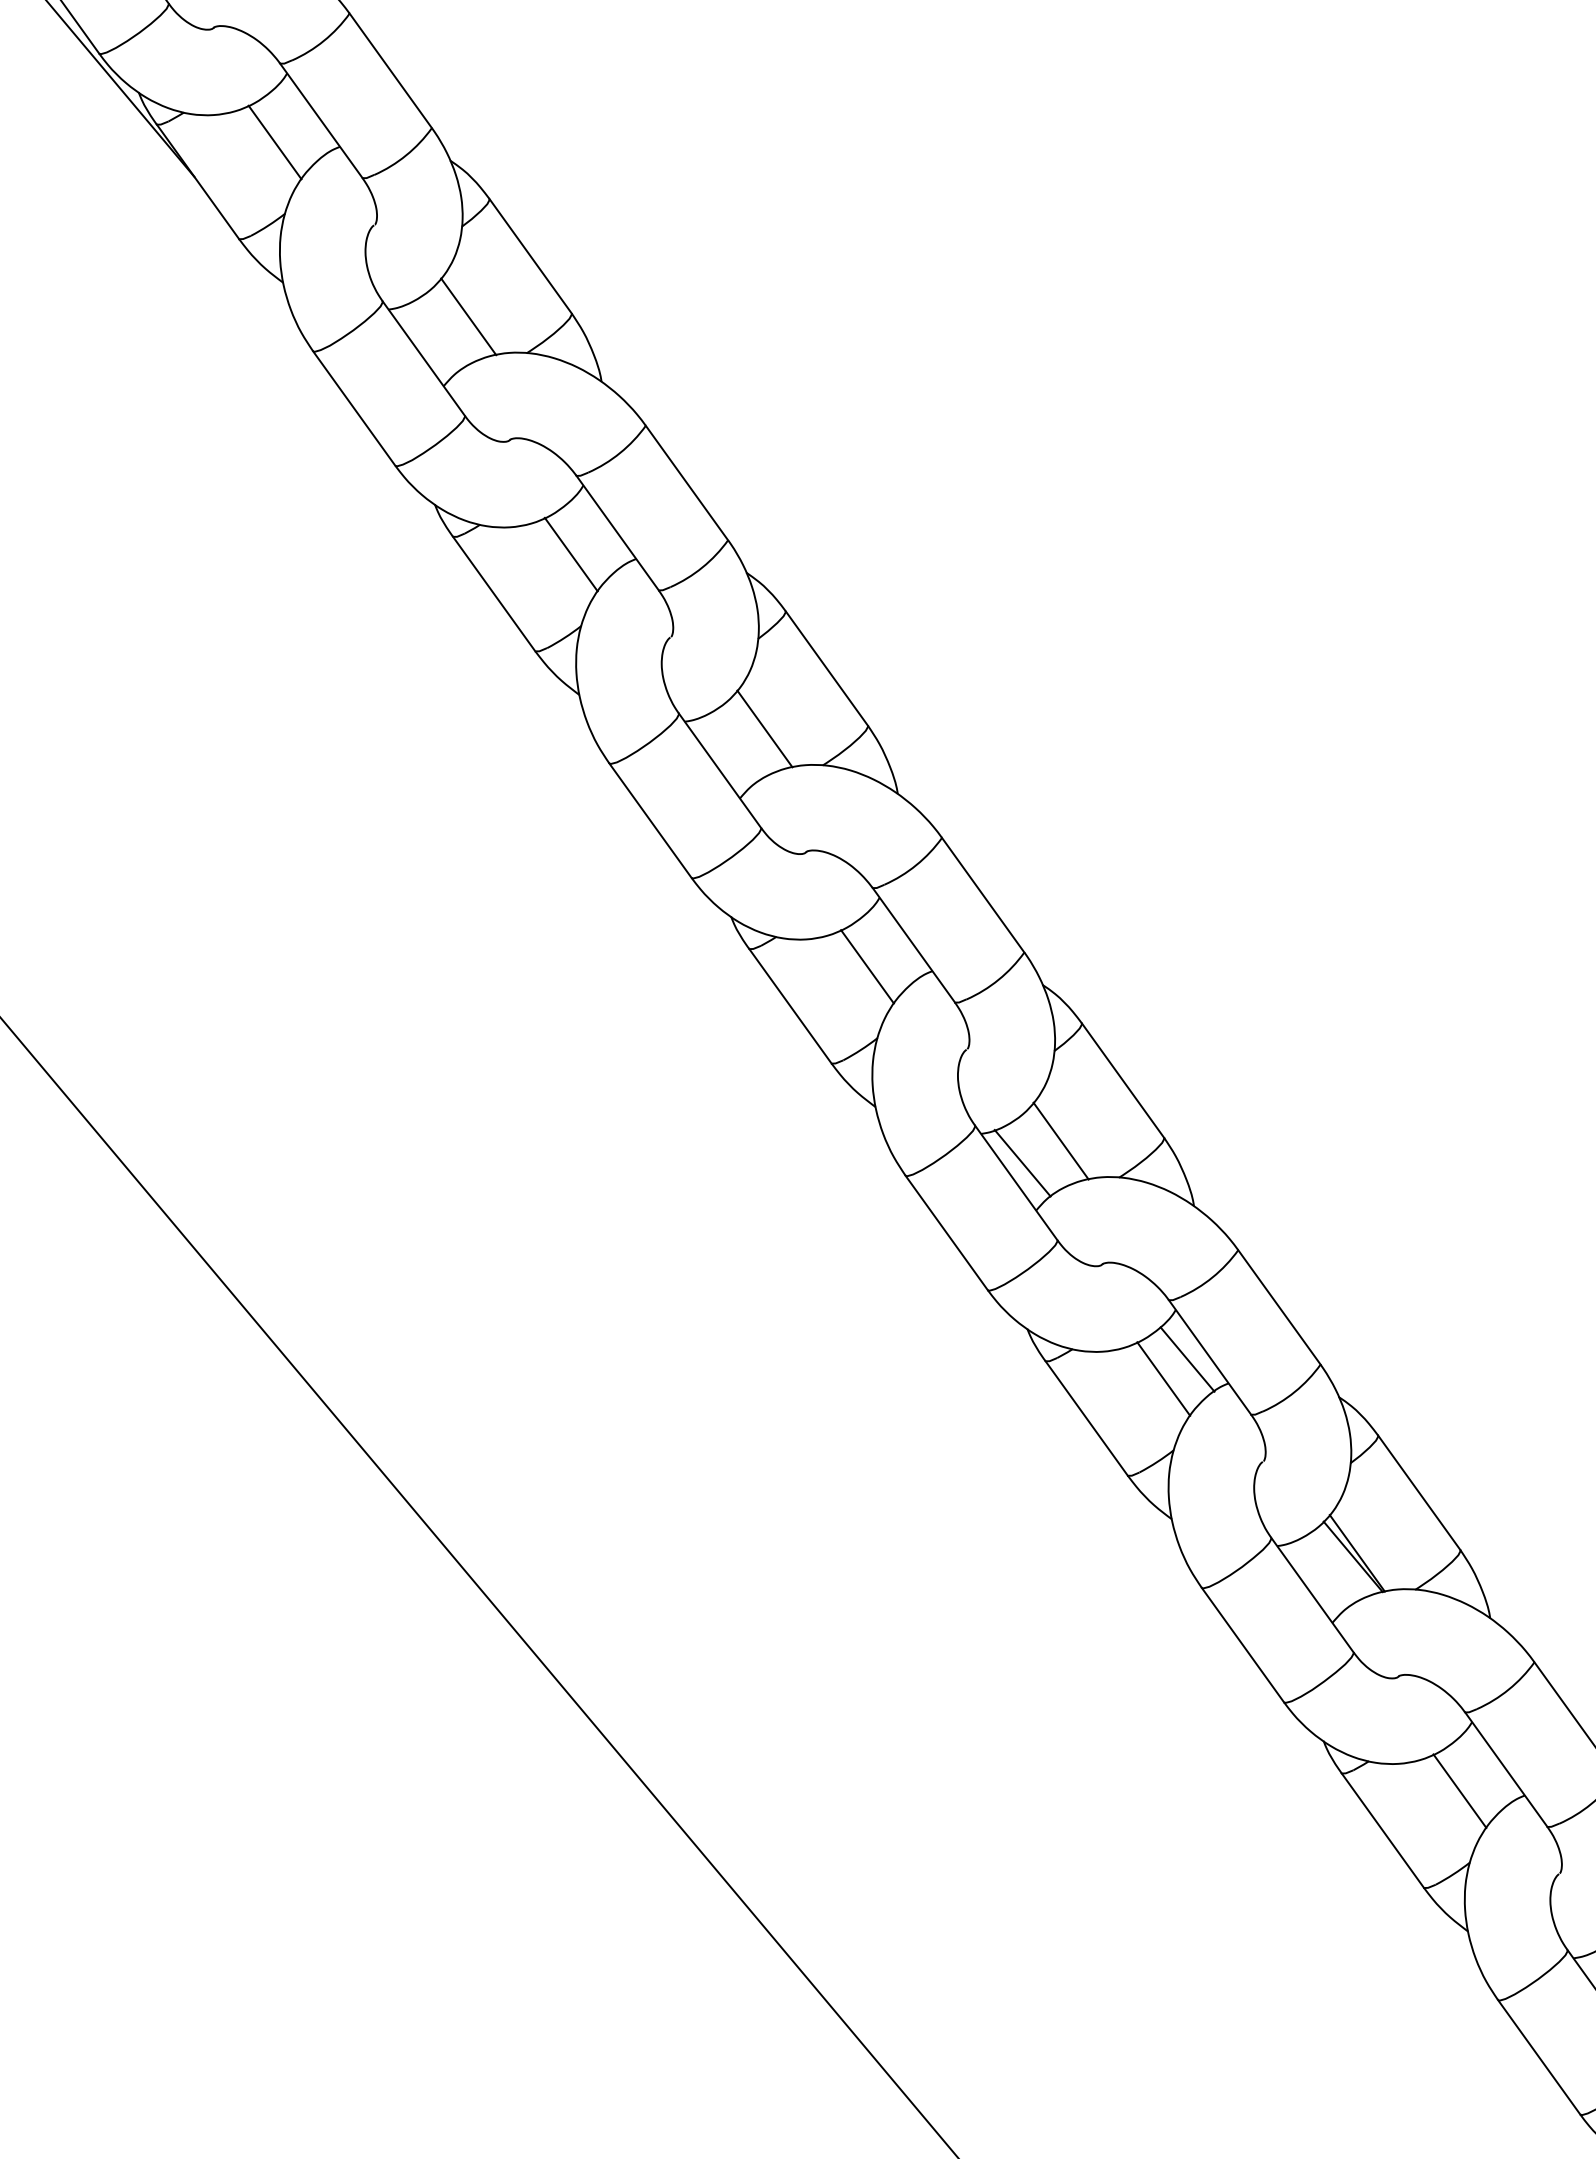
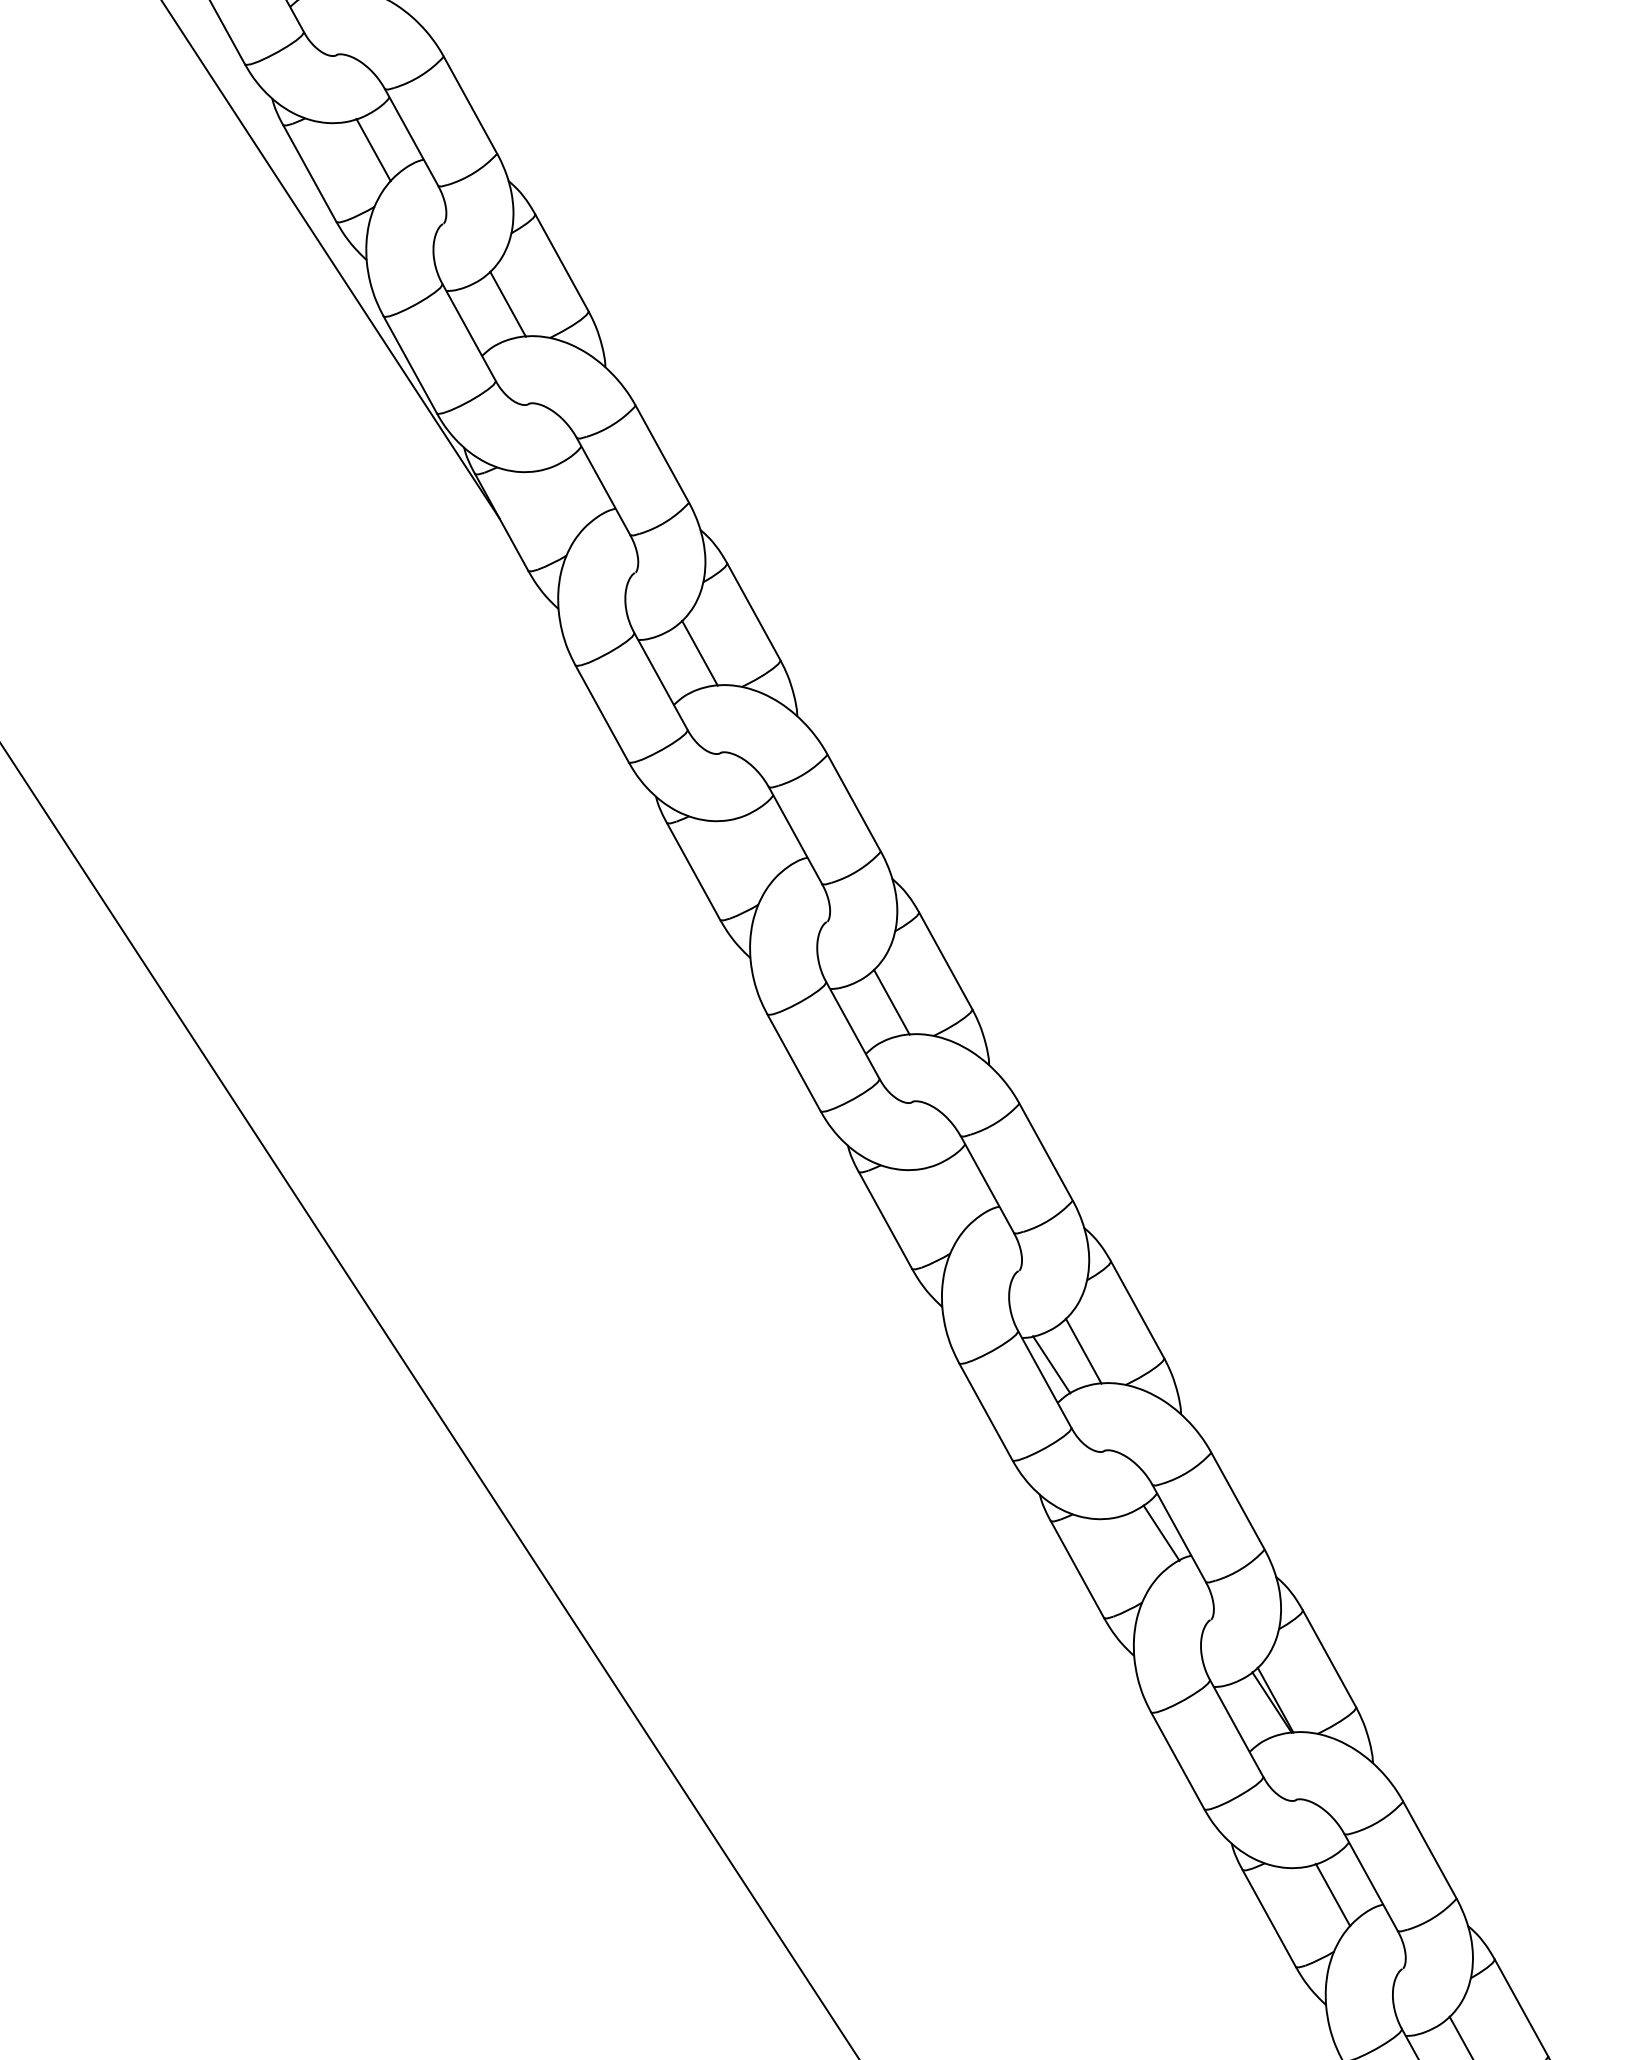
line: (275, 142) -> (565, 499), removed
line: (571, 555) -> (757, 848), removed
line: (867, 967) -> (949, 1197), removed
line: (1164, 1379) -> (1141, 1546), removed

